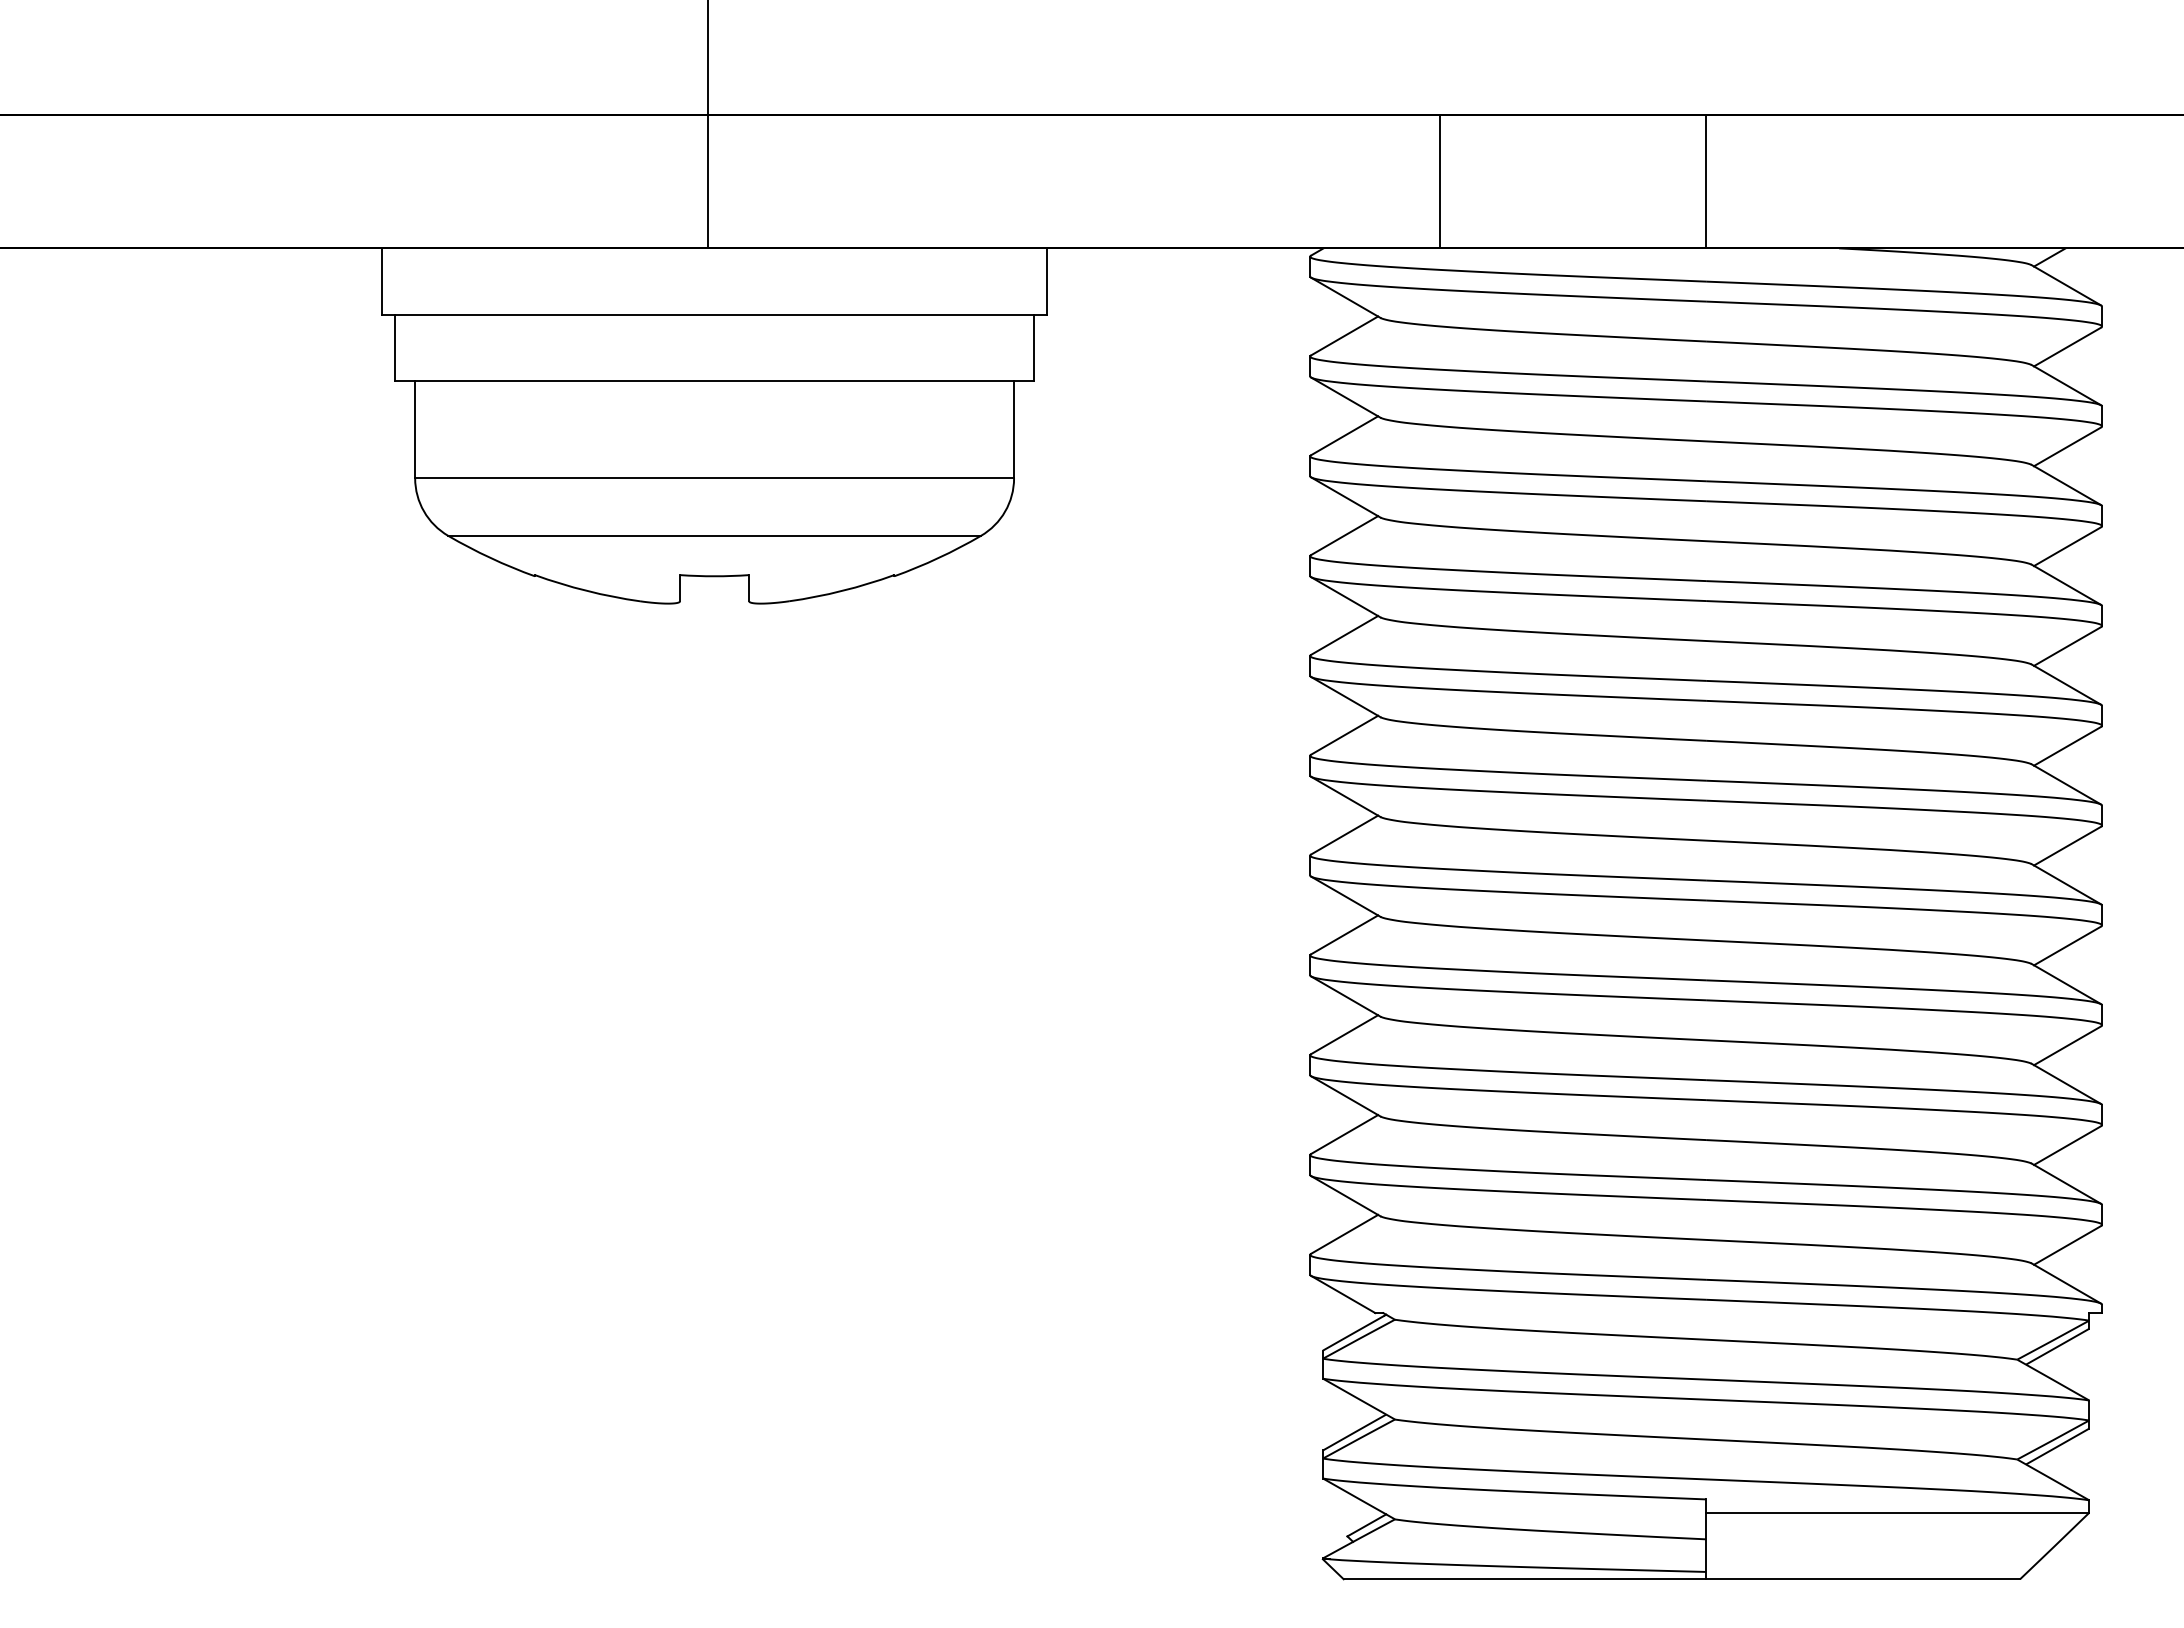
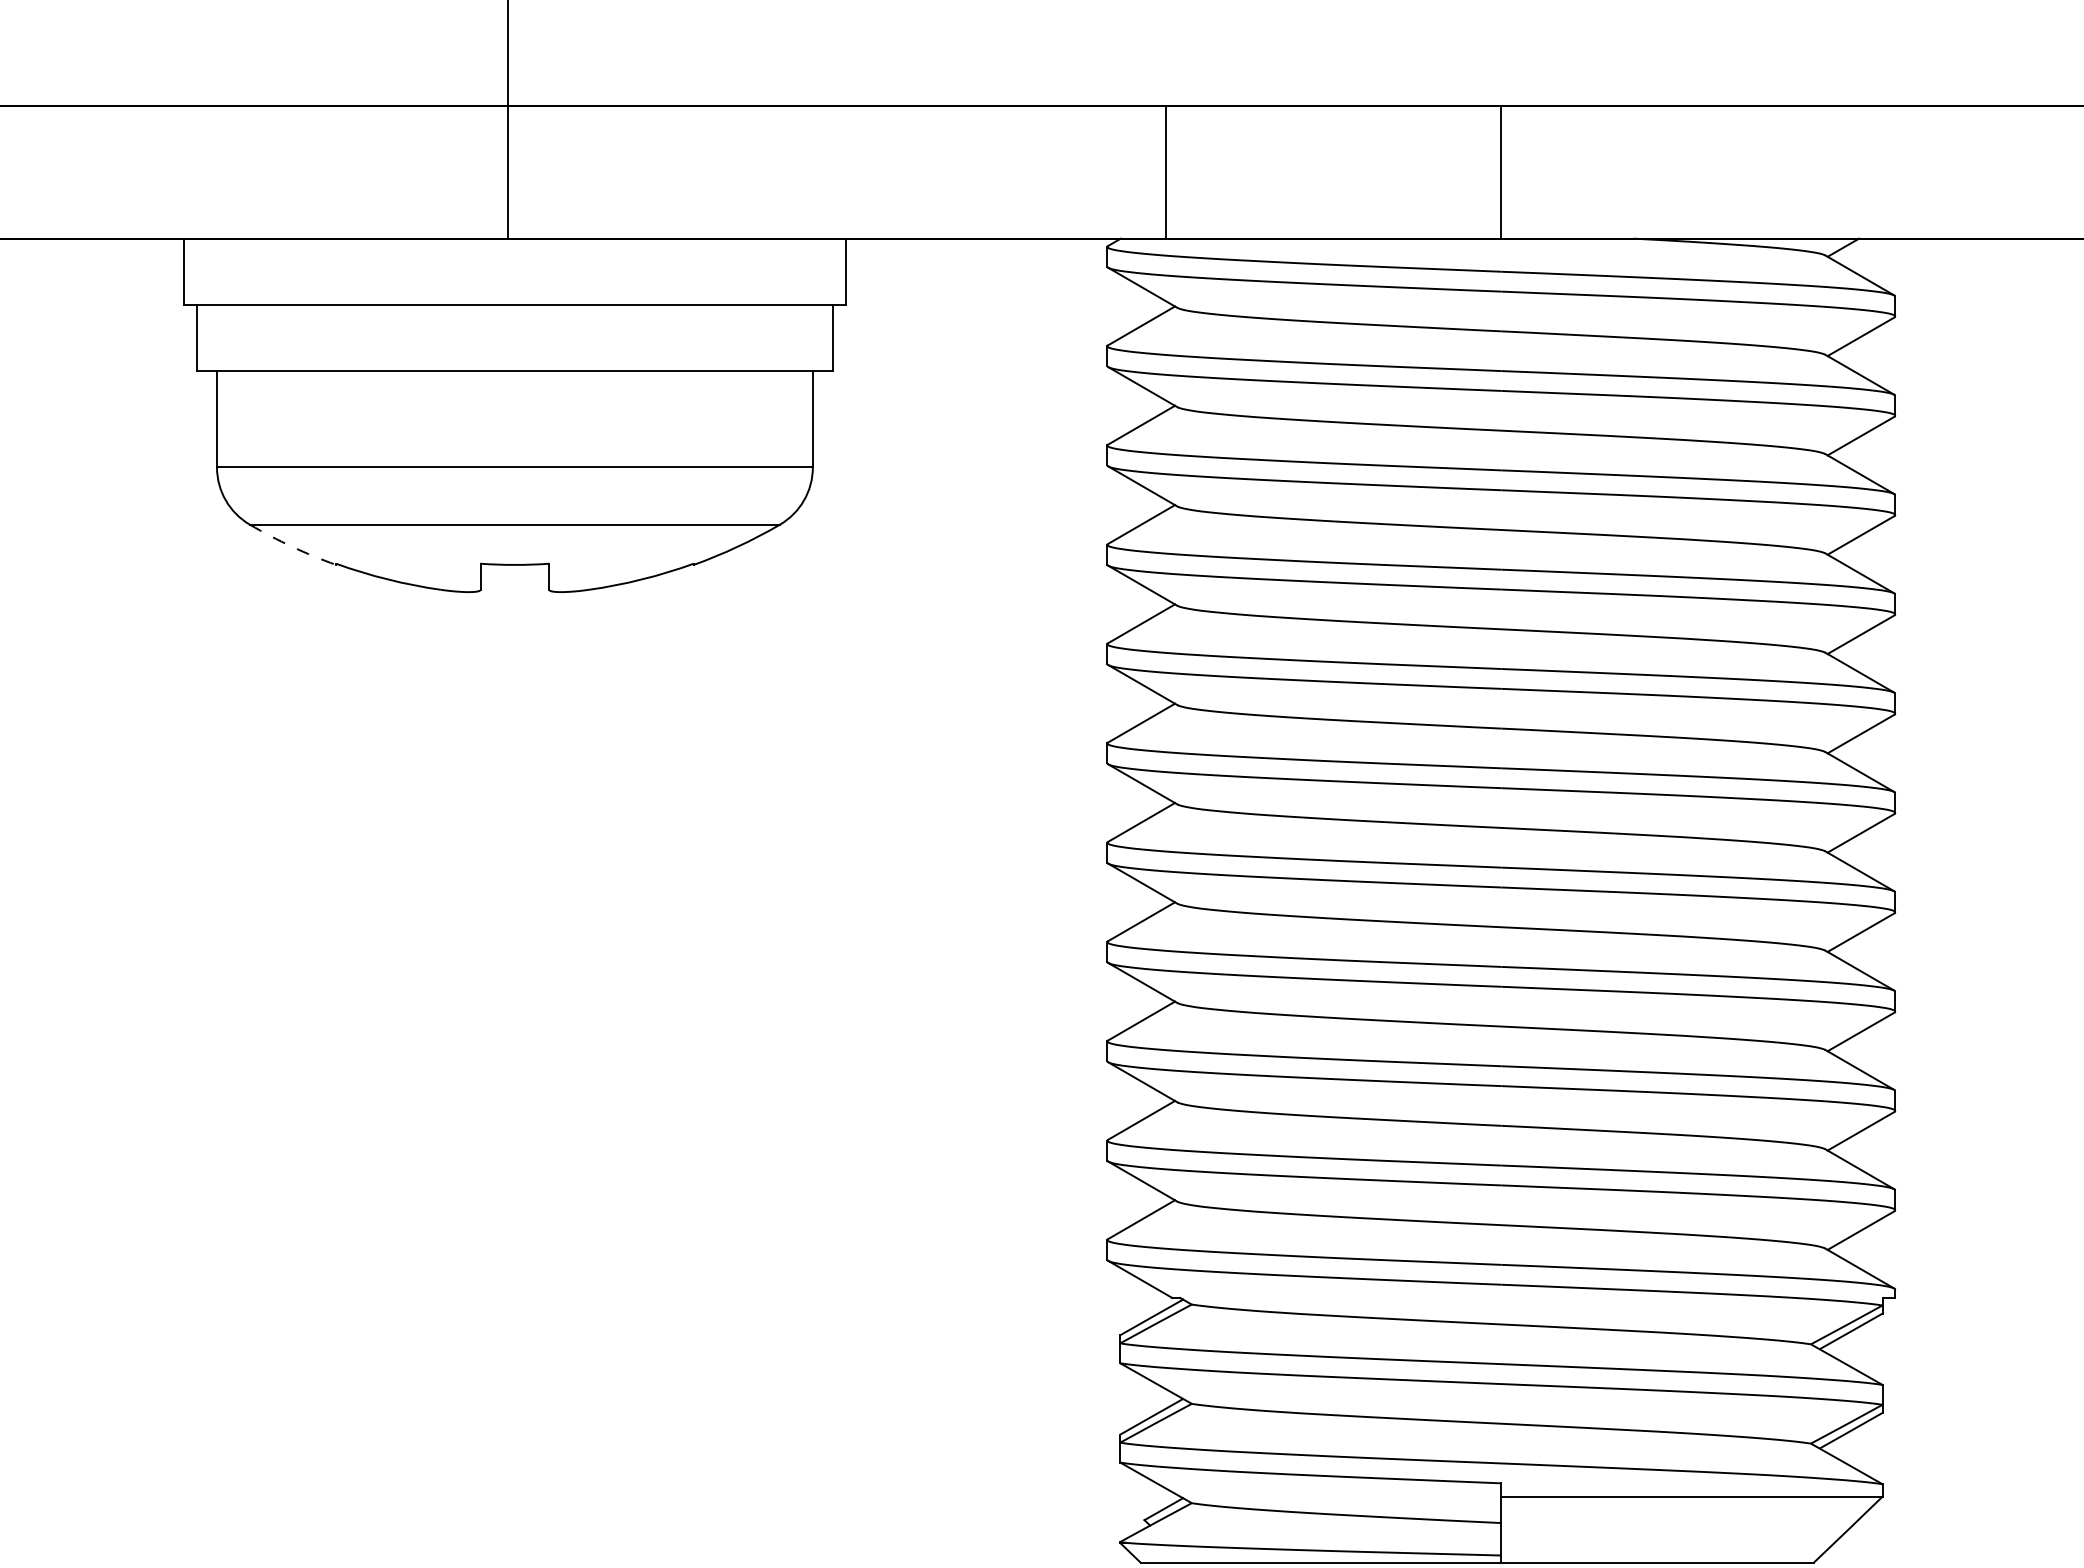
line: (1439, 181) -> (1165, 172), moved
arc: (490, 558) -> (291, 547), solid -> dashed

